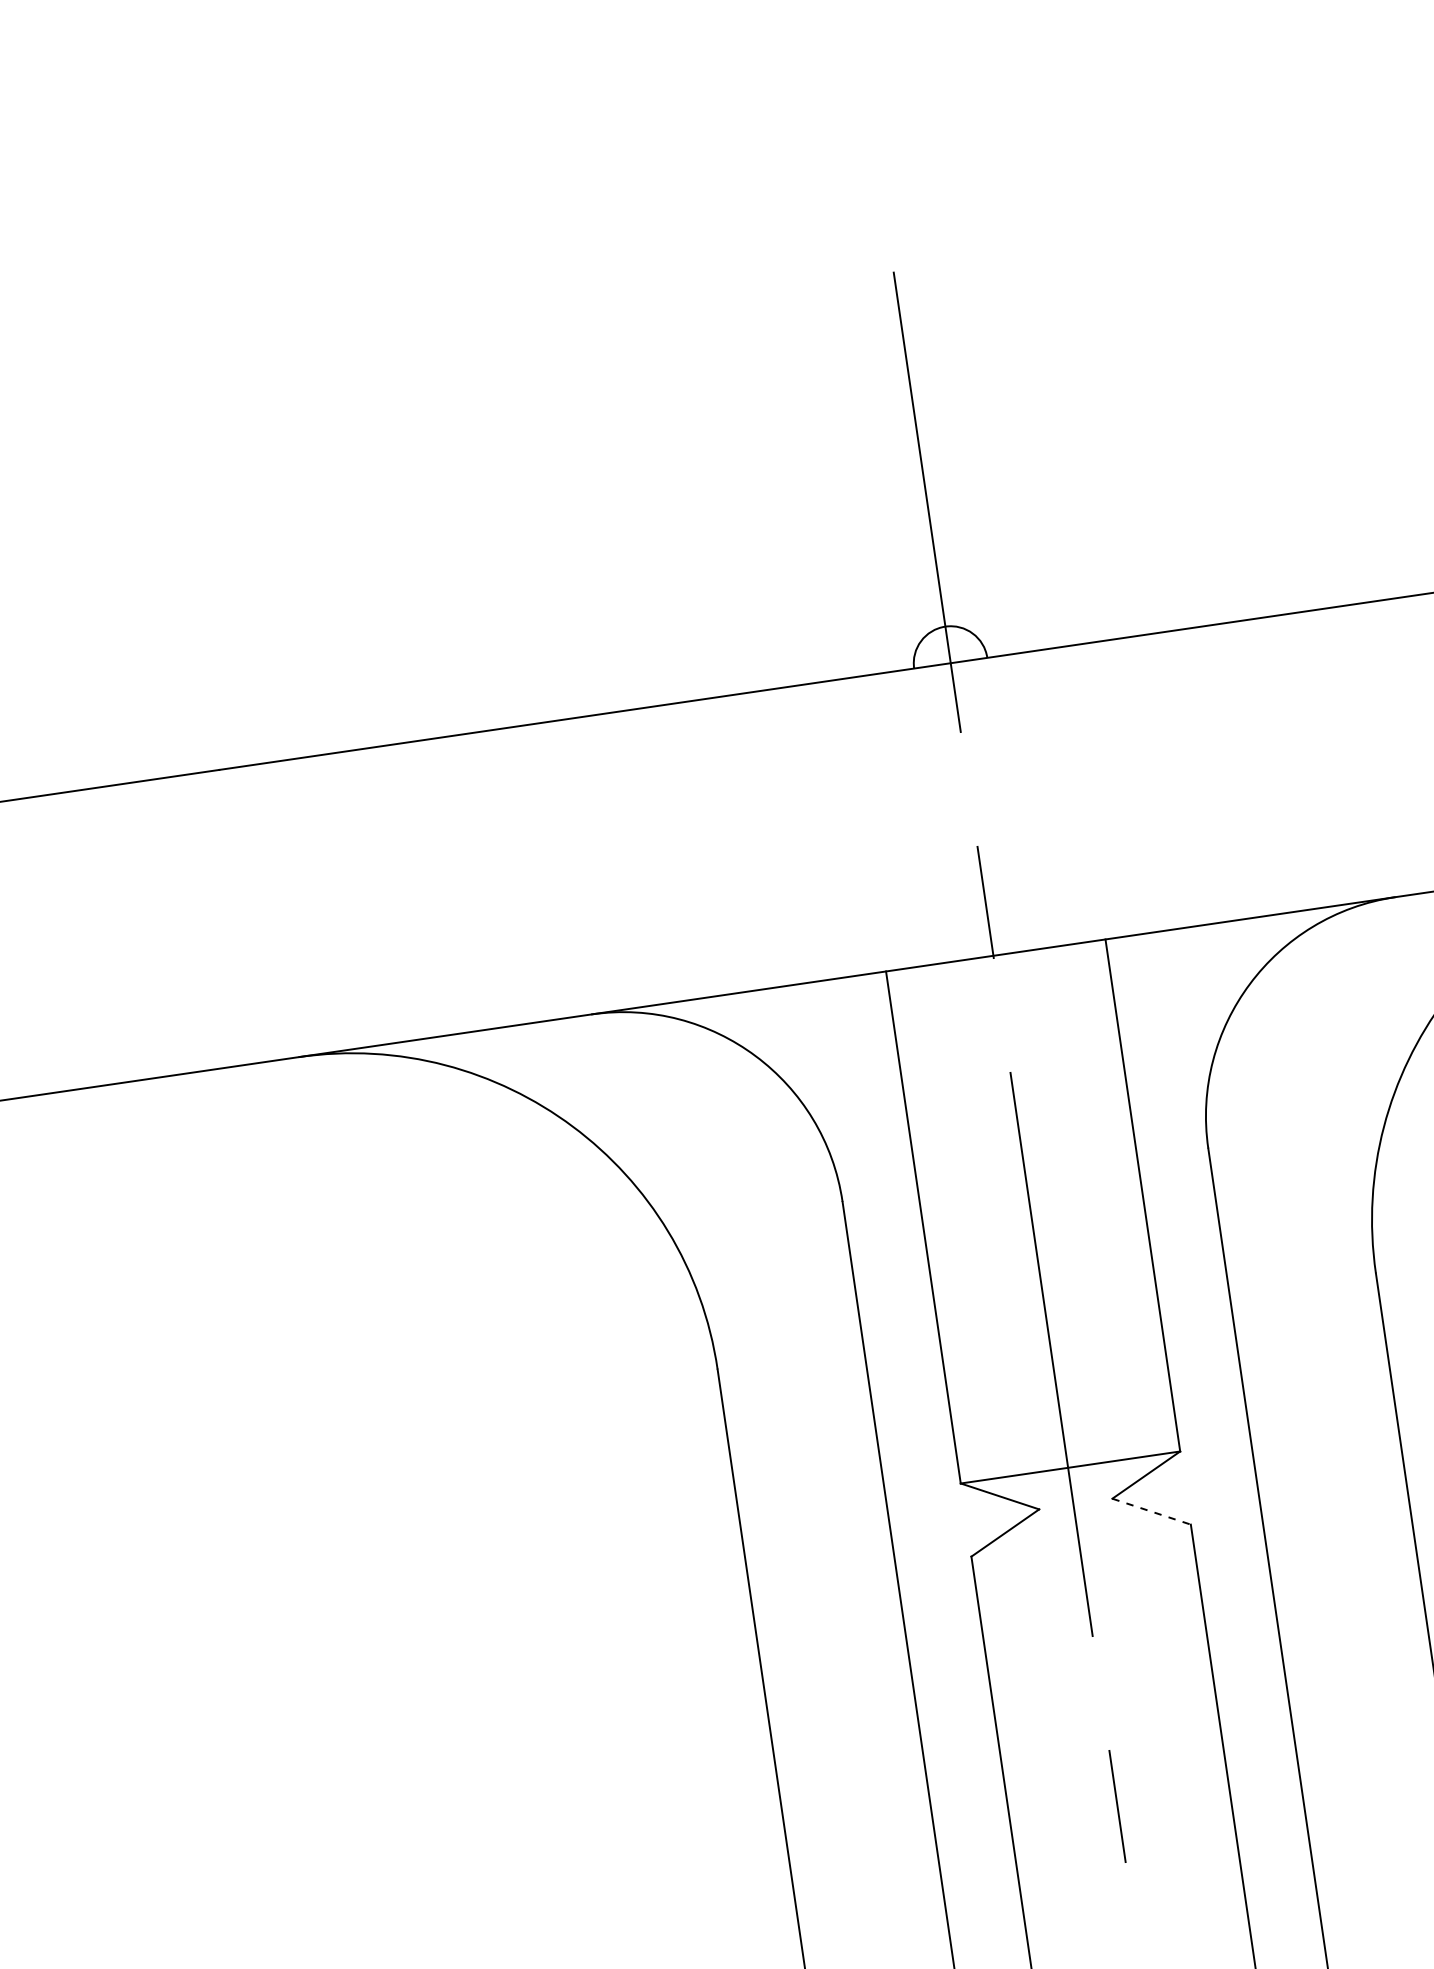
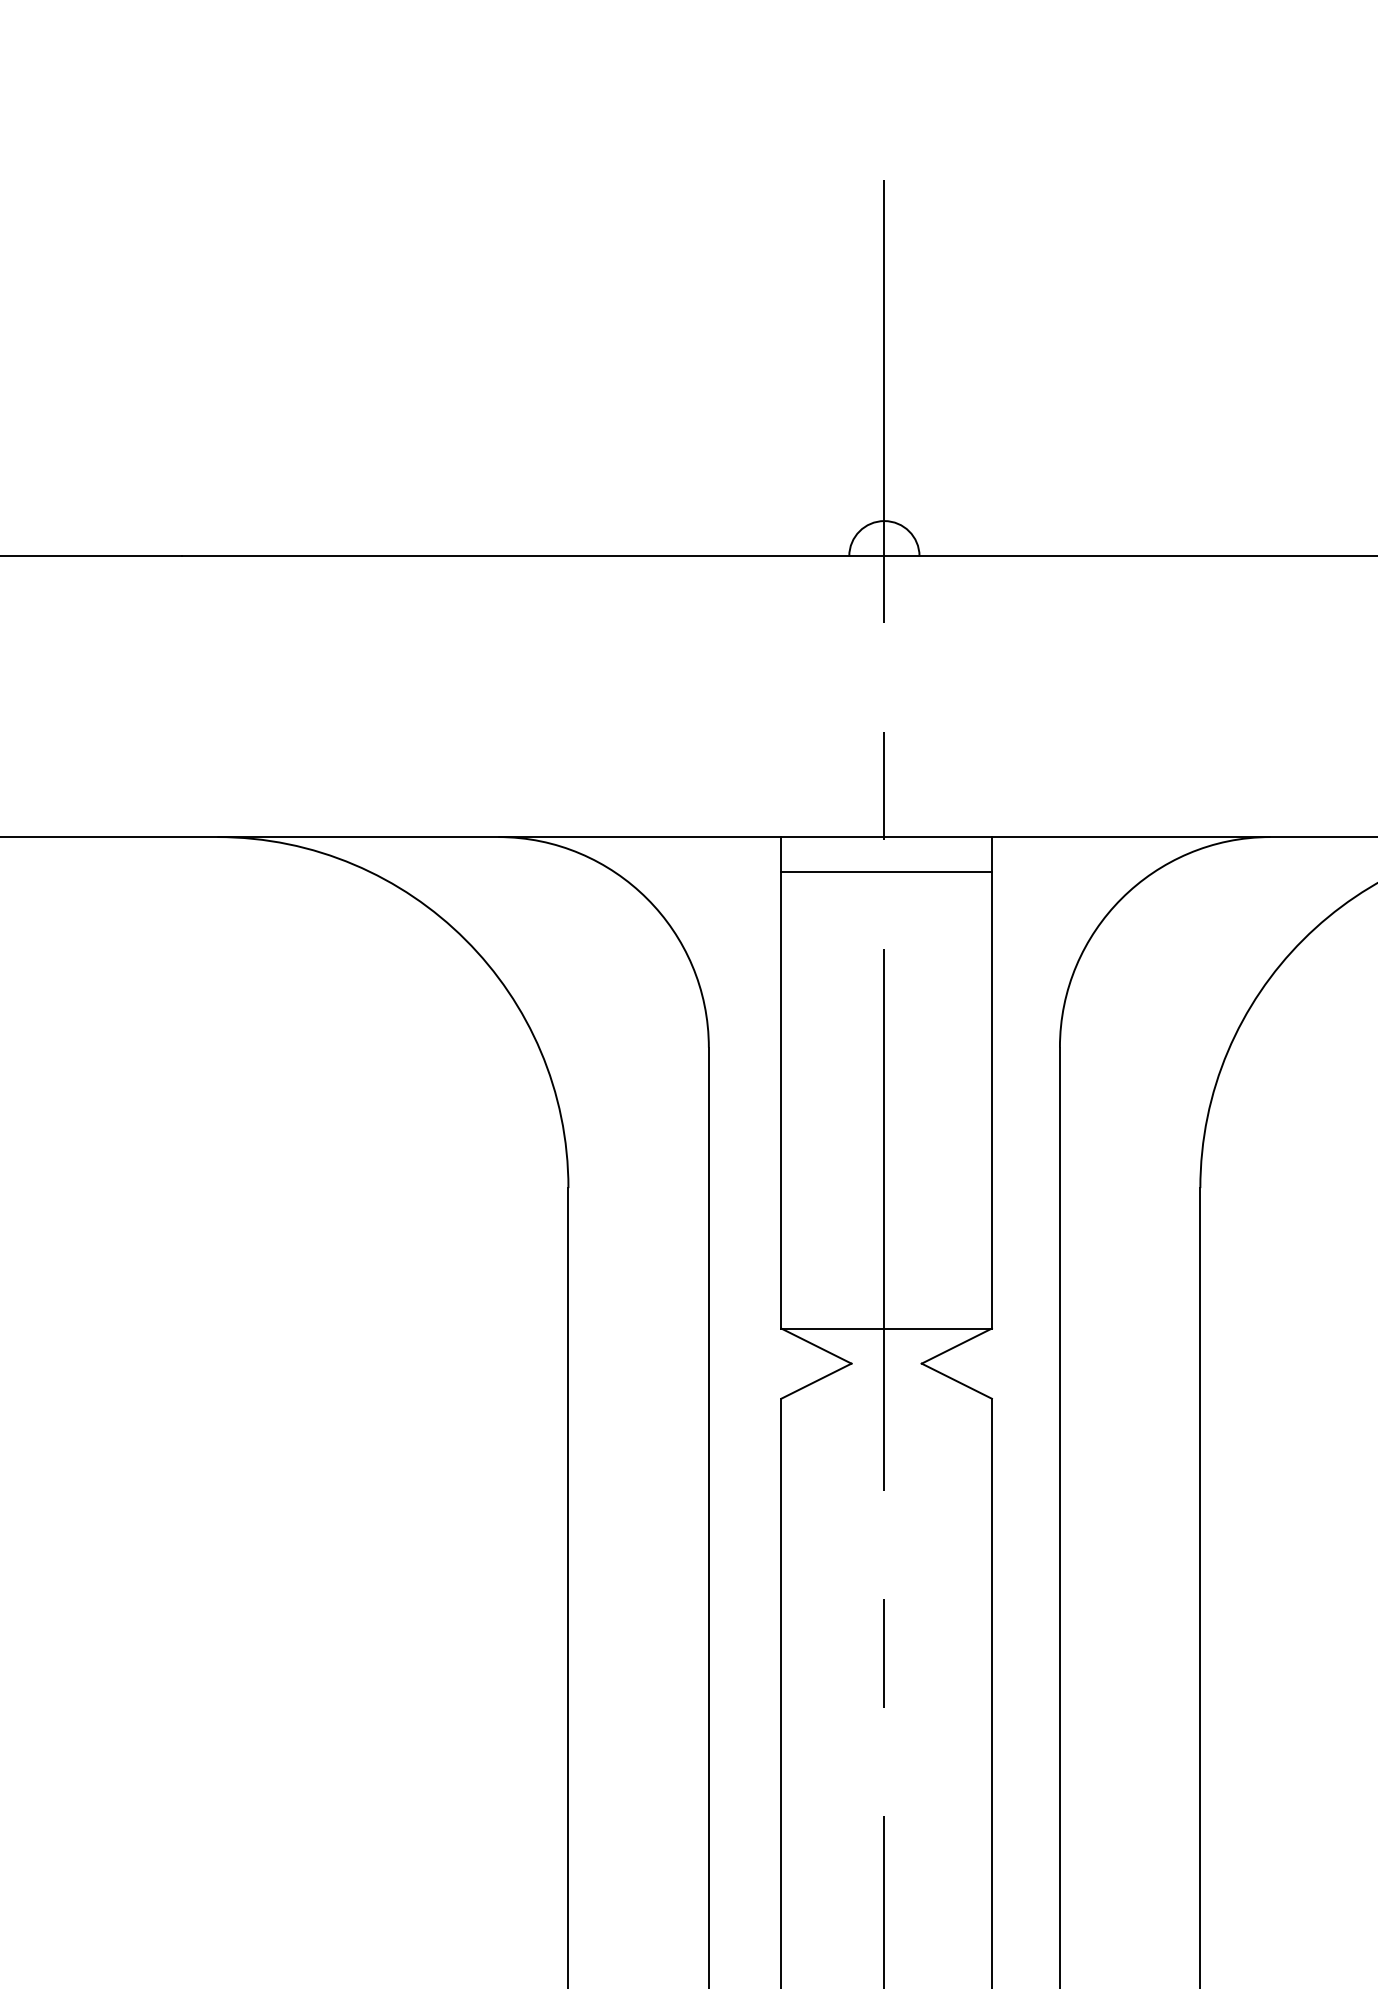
line: (1001, 992) -> (886, 872), added
line: (1152, 1511) -> (957, 1381), dashed -> solid

